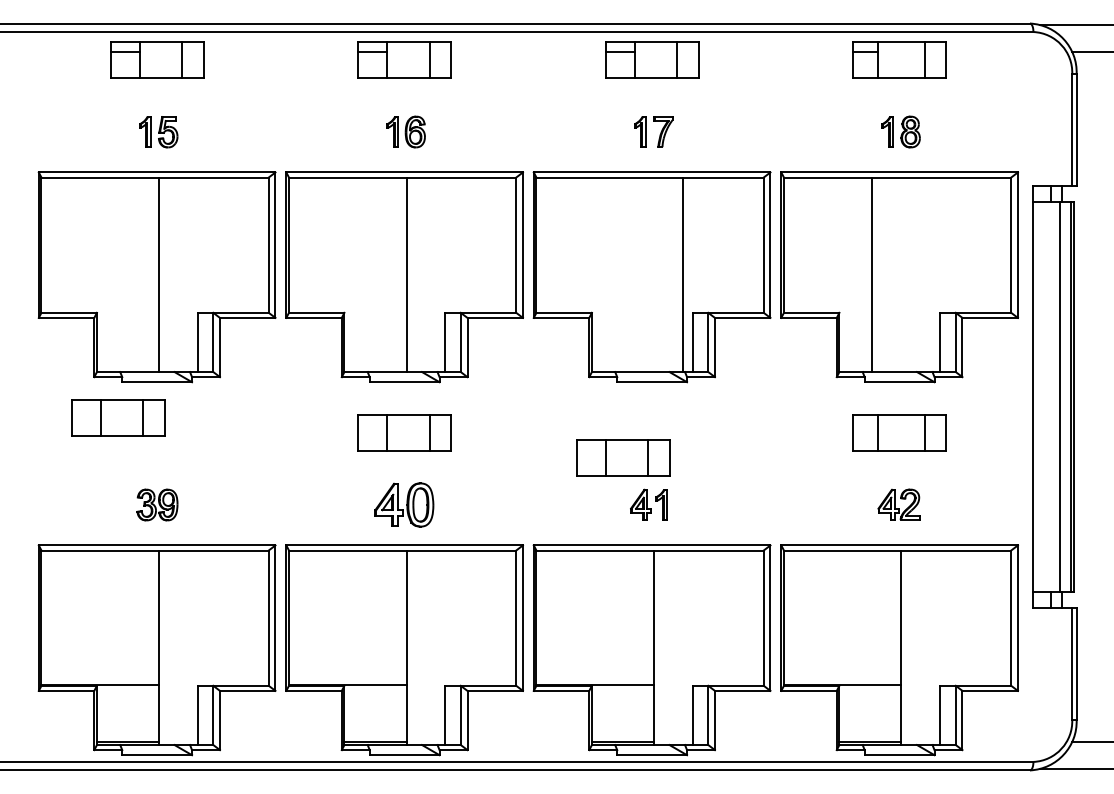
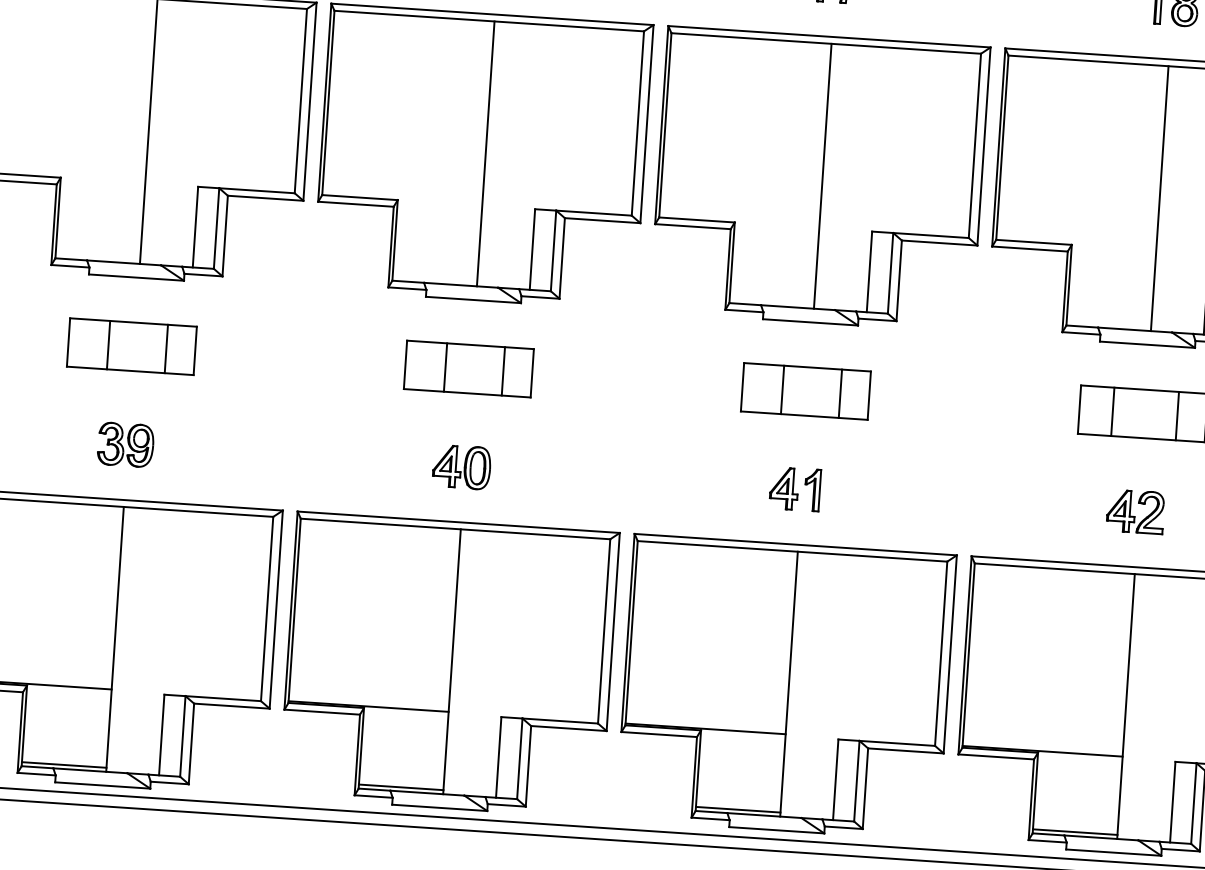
line: (683, 274) -> (823, 175), moved
line: (872, 274) -> (1159, 198), moved
part: (118, 417) -> (132, 346), moved
part: (623, 457) -> (806, 390), moved
part: (403, 504) -> (460, 466), size x0.71

